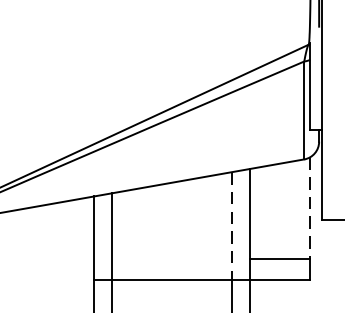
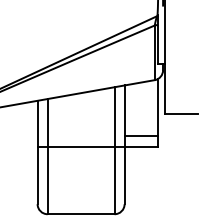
line: (310, 208) -> (158, 107), dashed -> solid
line: (232, 226) -> (114, 117), dashed -> solid

